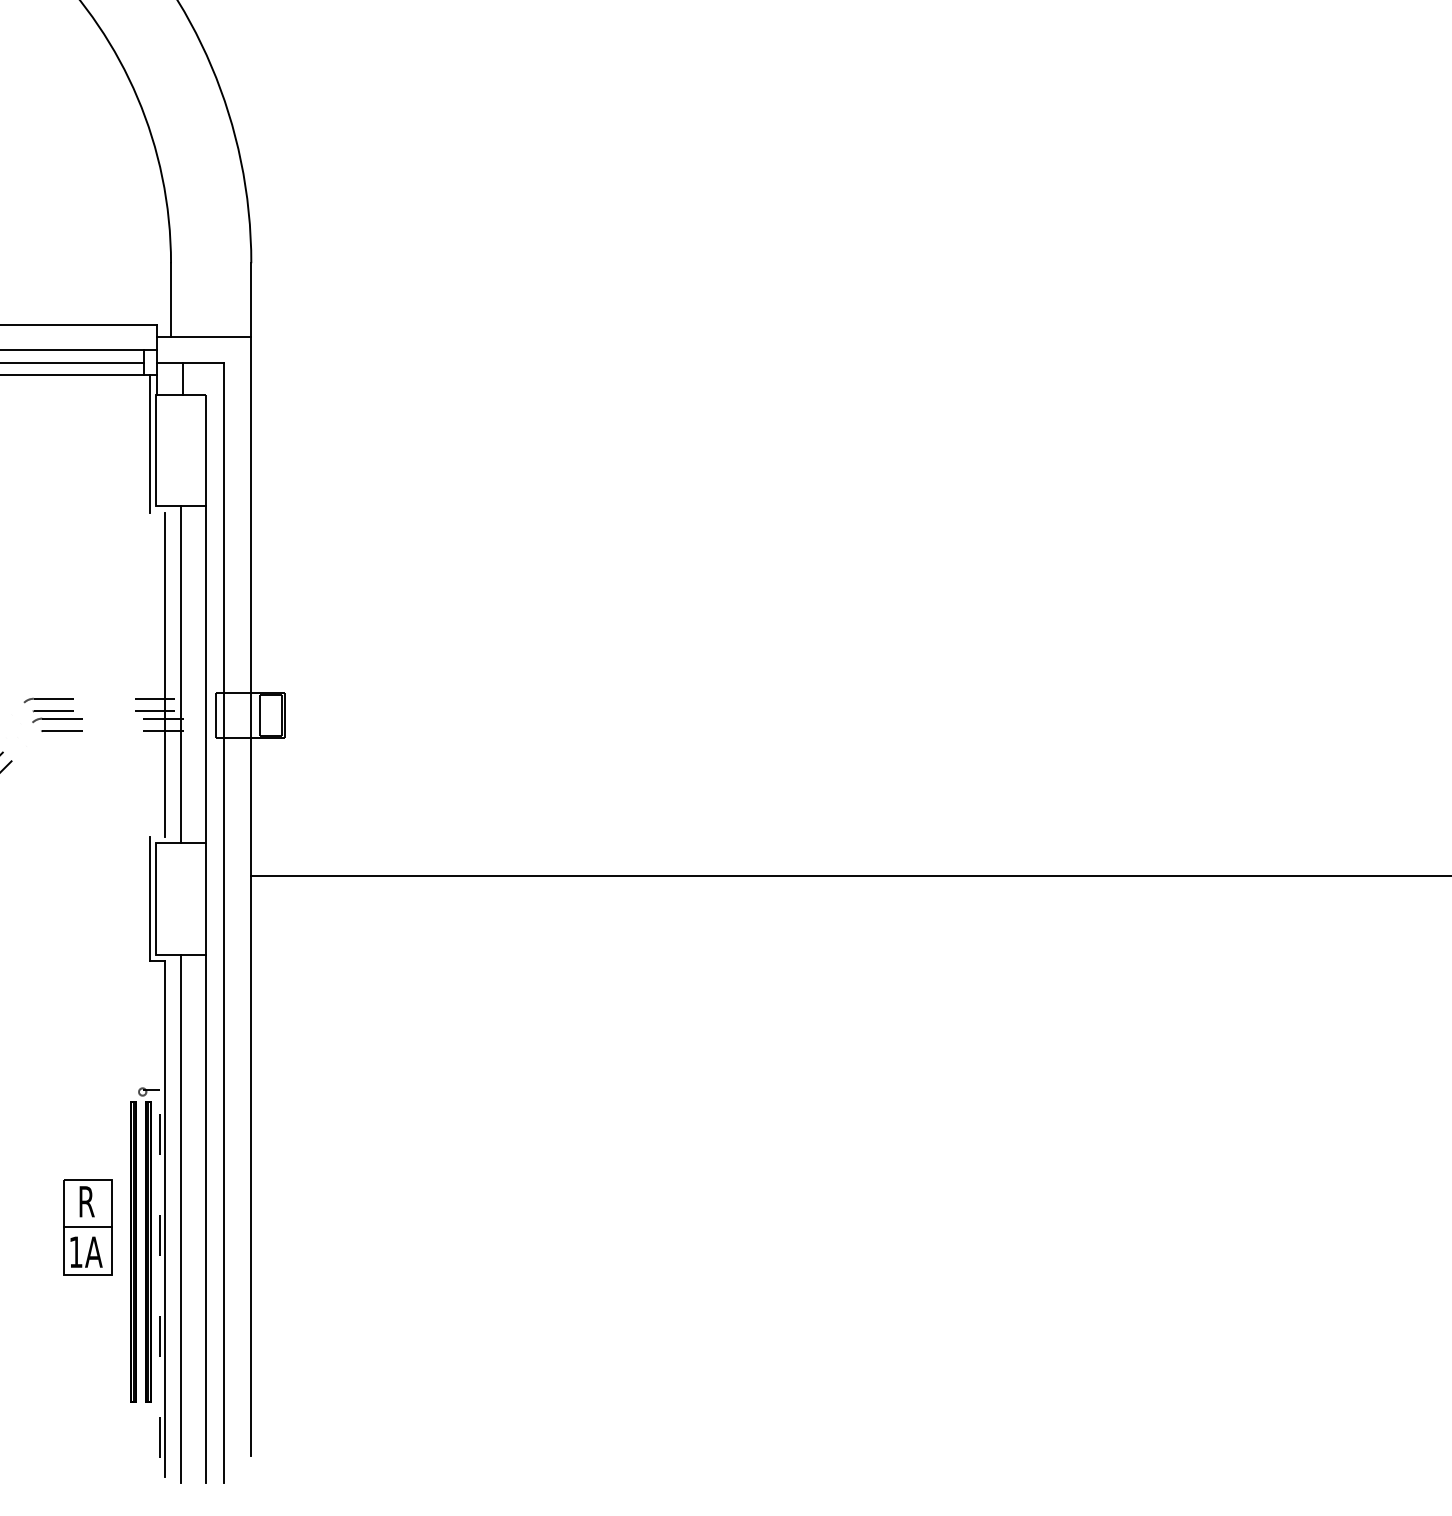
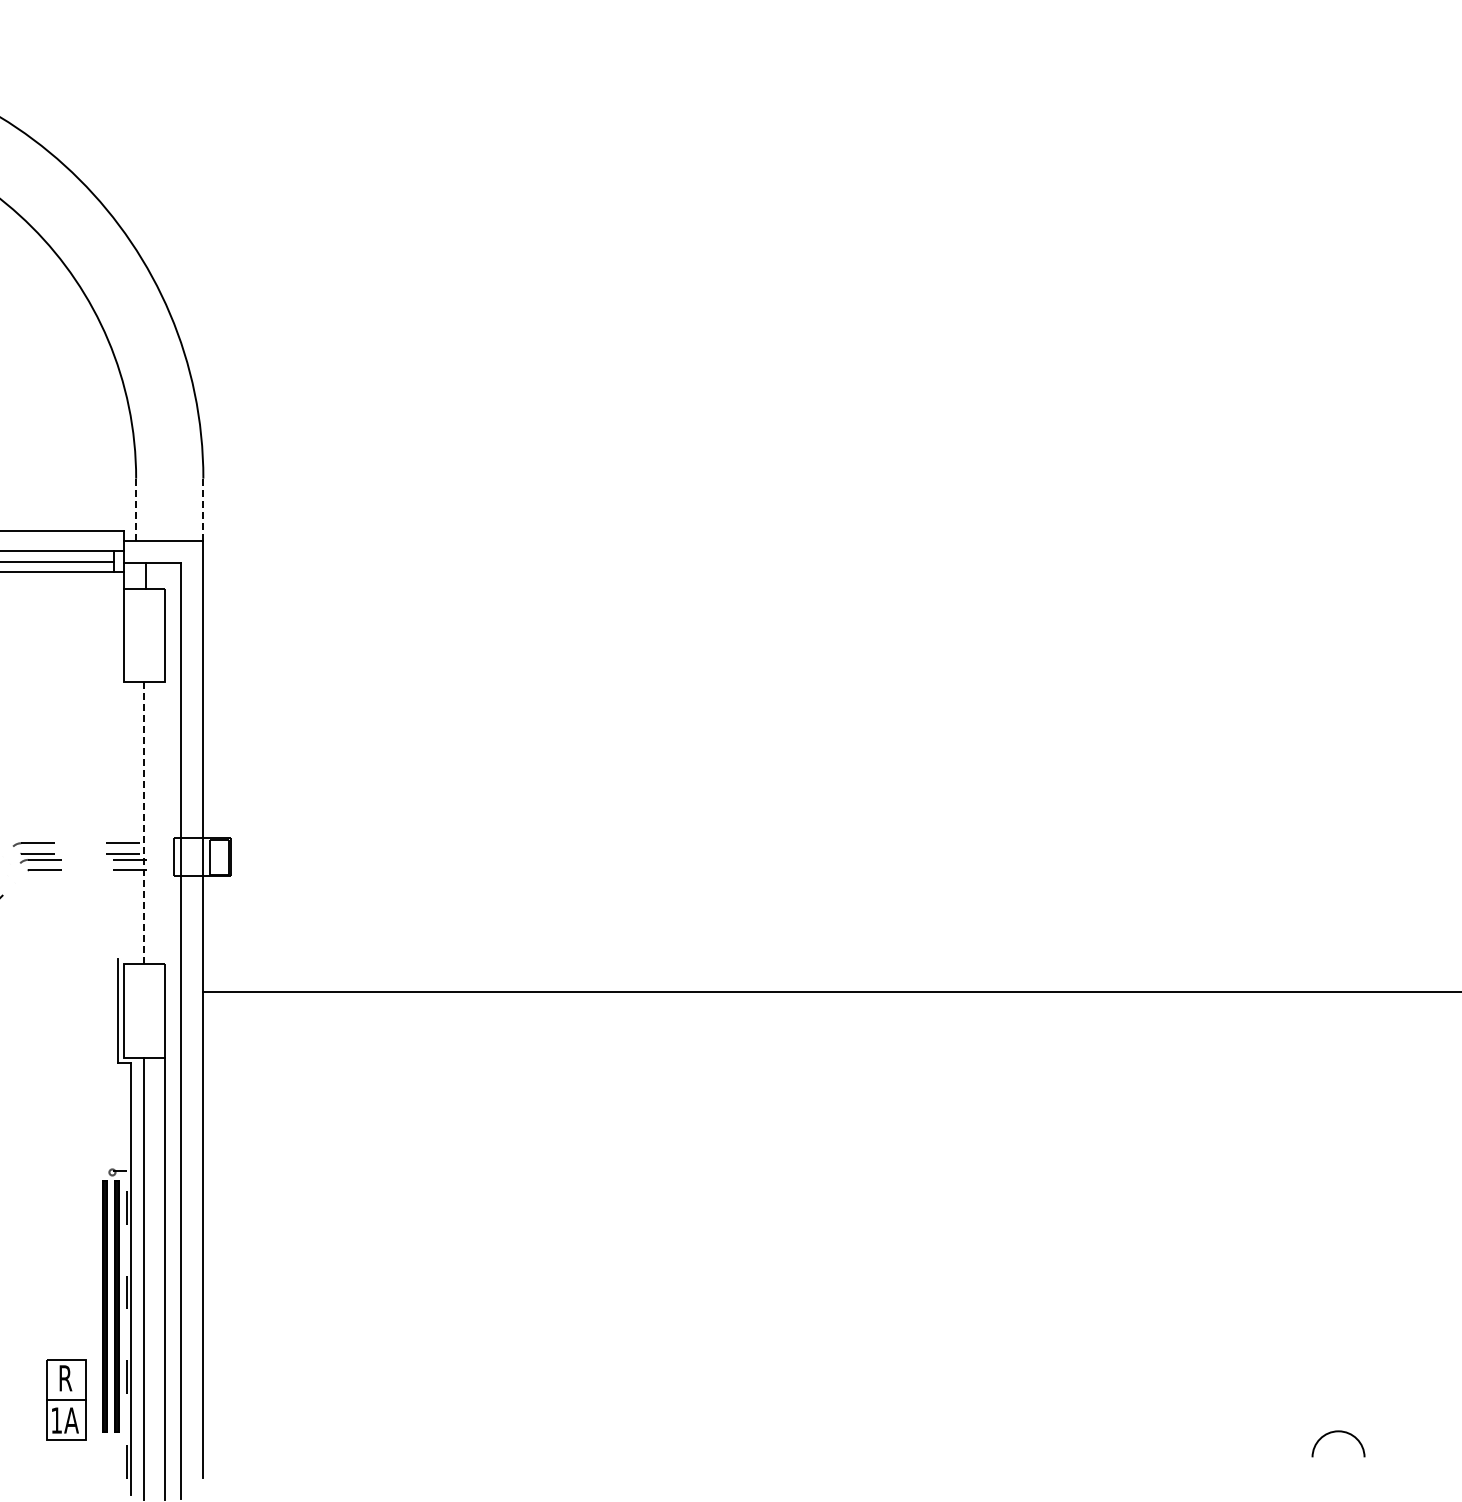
line: (171, 300) -> (136, 509), solid -> dashed
line: (251, 300) -> (203, 509), solid -> dashed
line: (149, 443) -> (118, 629), removed
line: (164, 673) -> (130, 822), removed
line: (206, 673) -> (165, 822), removed
line: (180, 675) -> (144, 823), solid -> dashed
part: (87, 1227) -> (66, 1399), moved

